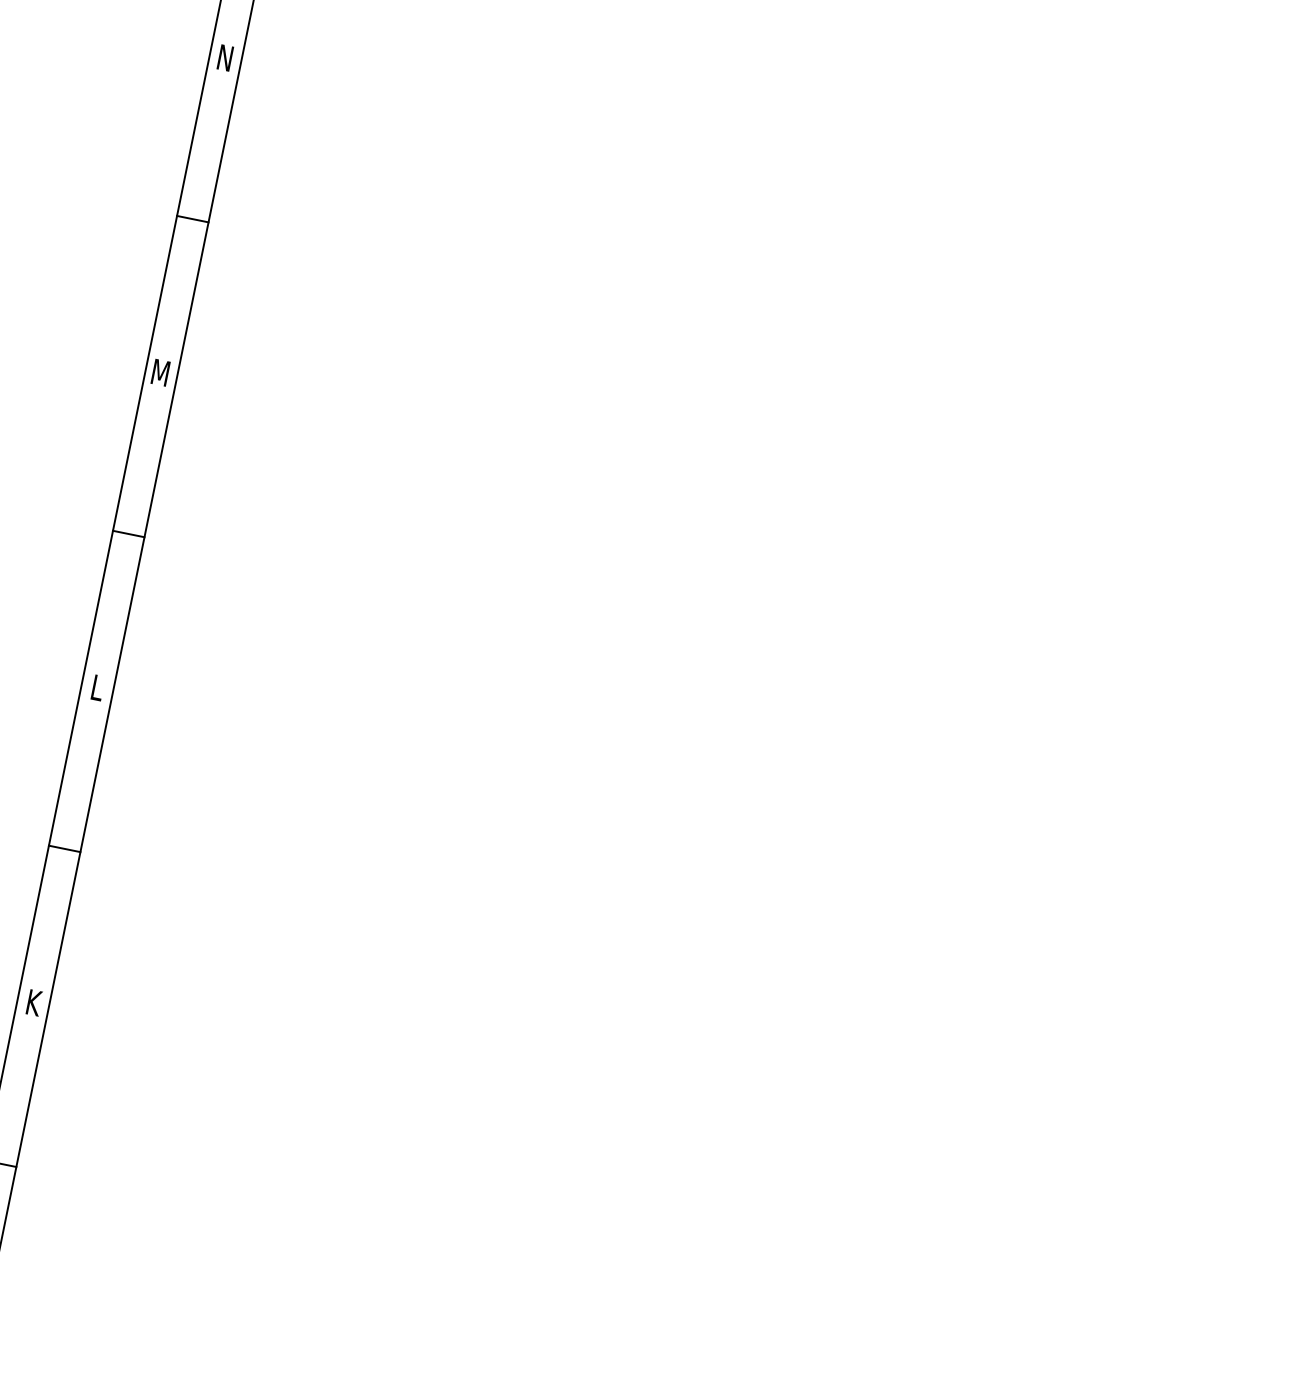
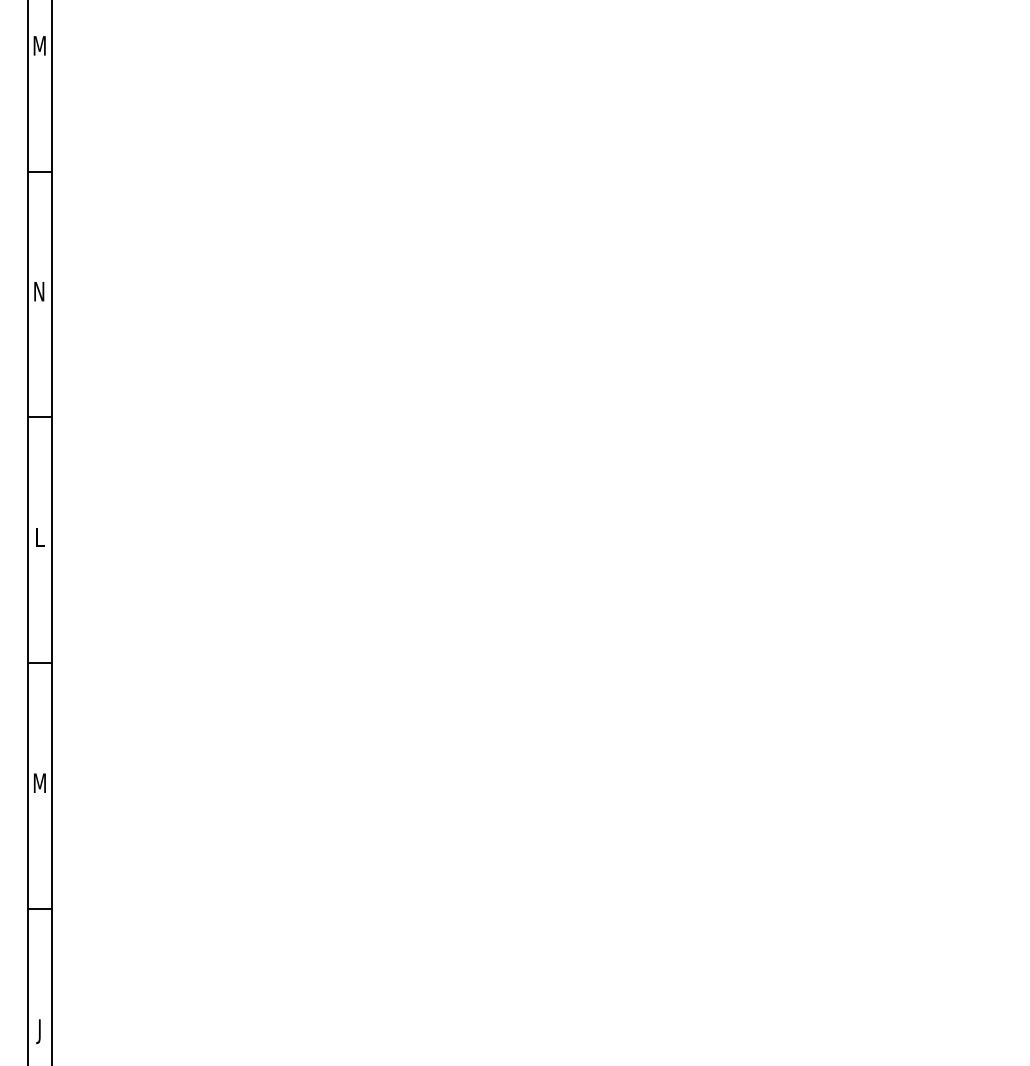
text: (225, 57) -> (39, 45), N -> M
text: (160, 372) -> (39, 291), M -> N
text: (33, 1001) -> (39, 782), K -> M

